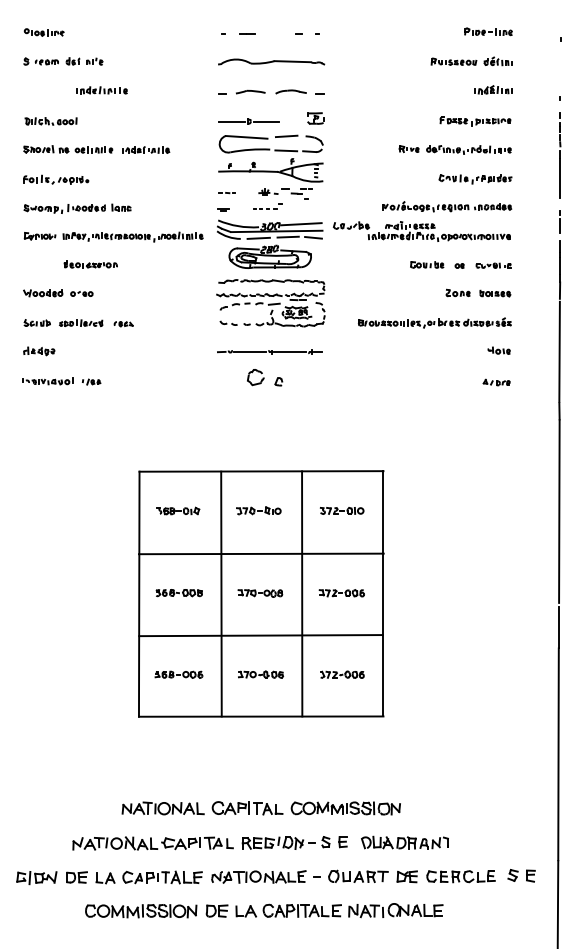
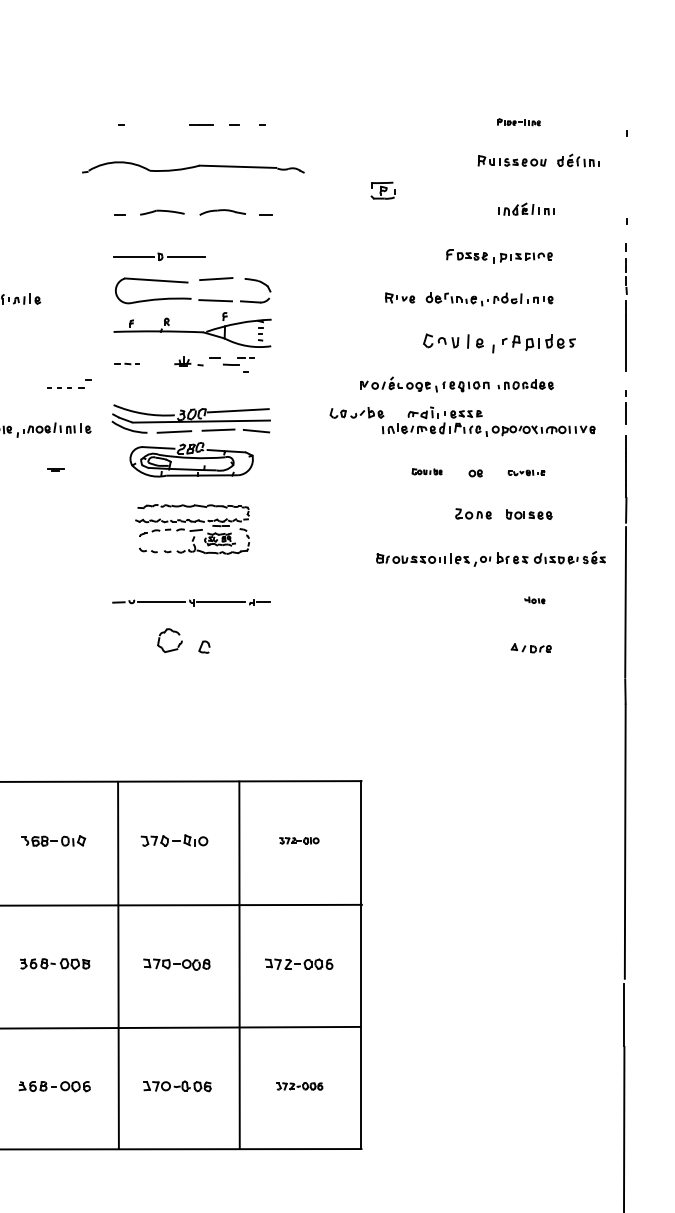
part: (488, 31) -> (518, 121), size x0.6
line: (247, 33) -> (201, 124), moved
part: (271, 61) -> (193, 166), size x1.4
part: (471, 61) -> (538, 160), moved
part: (315, 118) -> (382, 190), moved
part: (475, 179) -> (499, 343), size x1.4
part: (267, 206) -> (69, 384), moved
part: (223, 209) -> (55, 469), moved
part: (421, 231) -> (461, 421), moved
part: (427, 264) -> (427, 471), size x0.6
part: (493, 265) -> (526, 472), size x0.7
part: (270, 303) -> (192, 529), size x0.7
part: (434, 322) -> (490, 558), moved
part: (498, 350) -> (533, 600), size x0.6
part: (341, 510) -> (298, 840), size x0.6
part: (342, 674) -> (300, 1086), size x0.7

